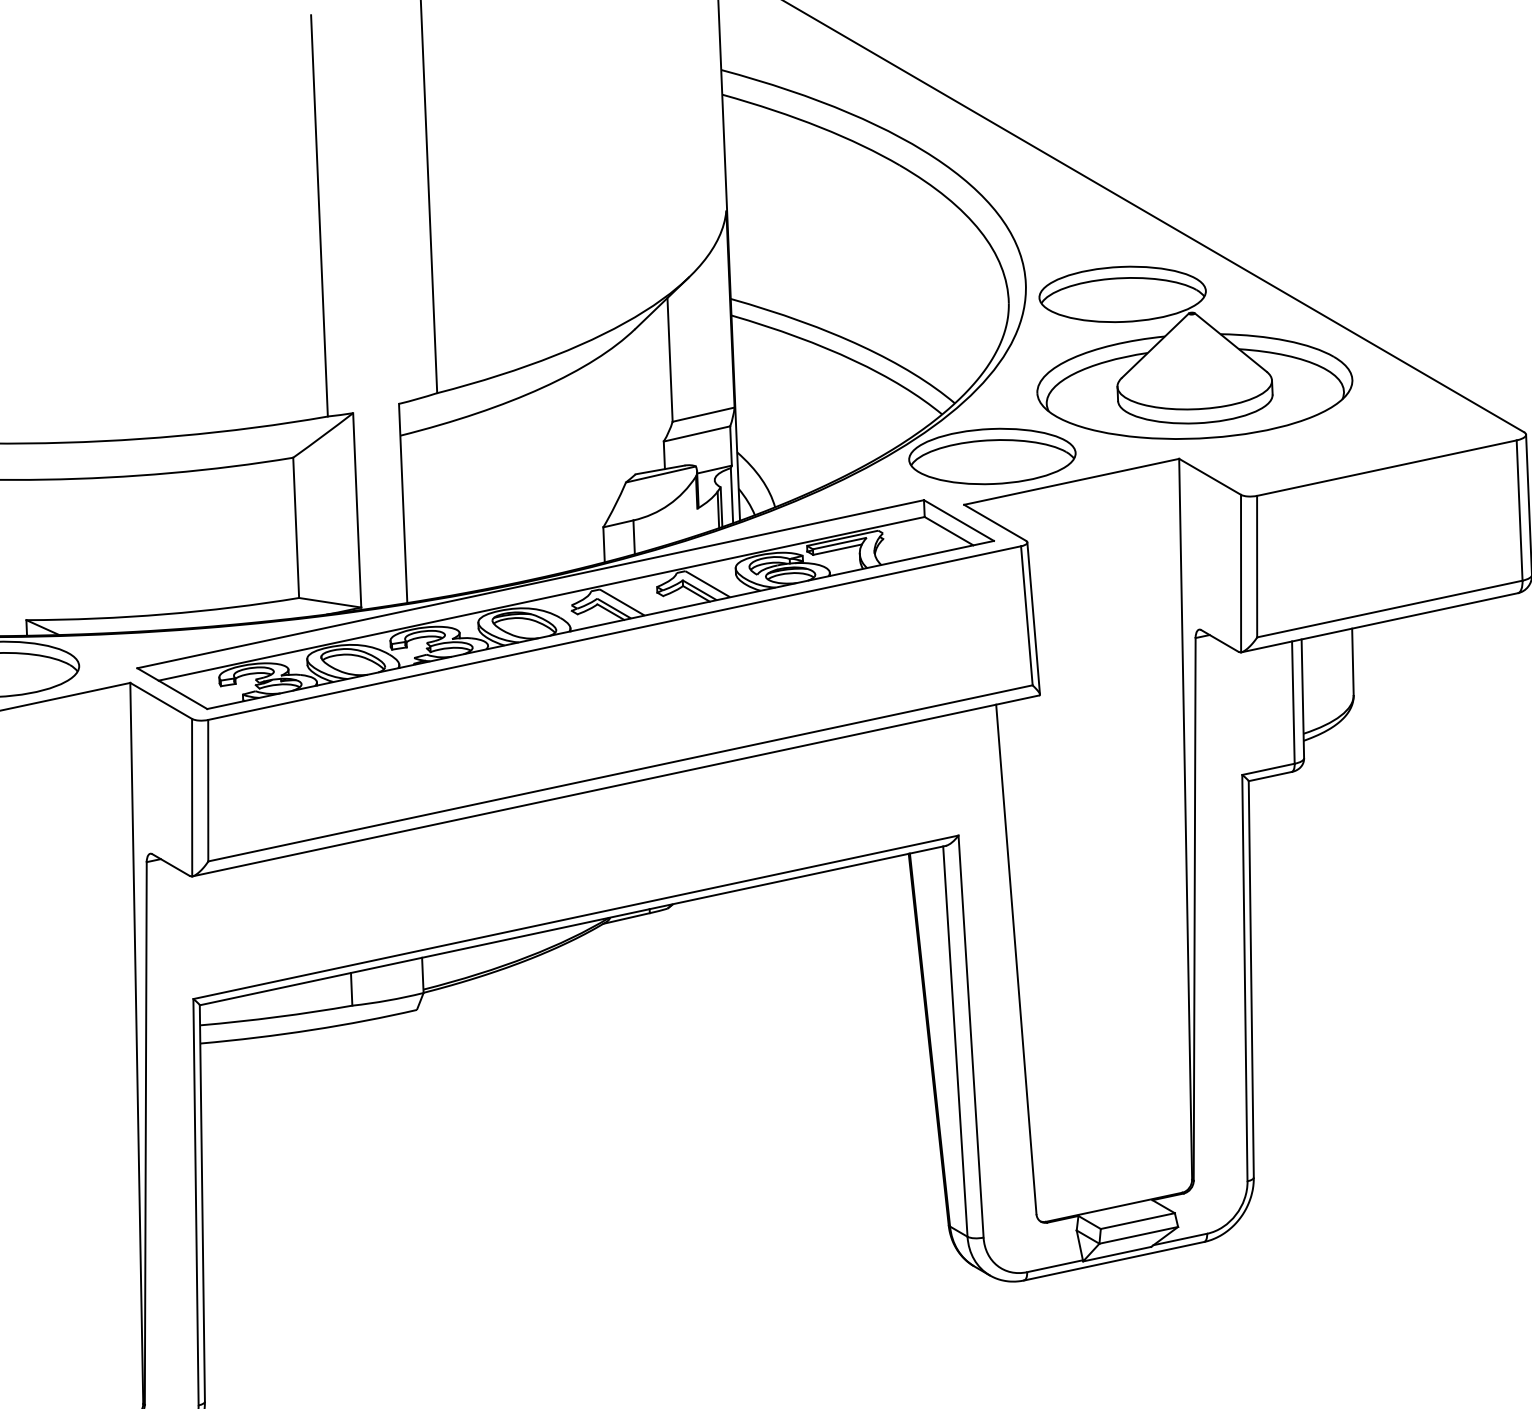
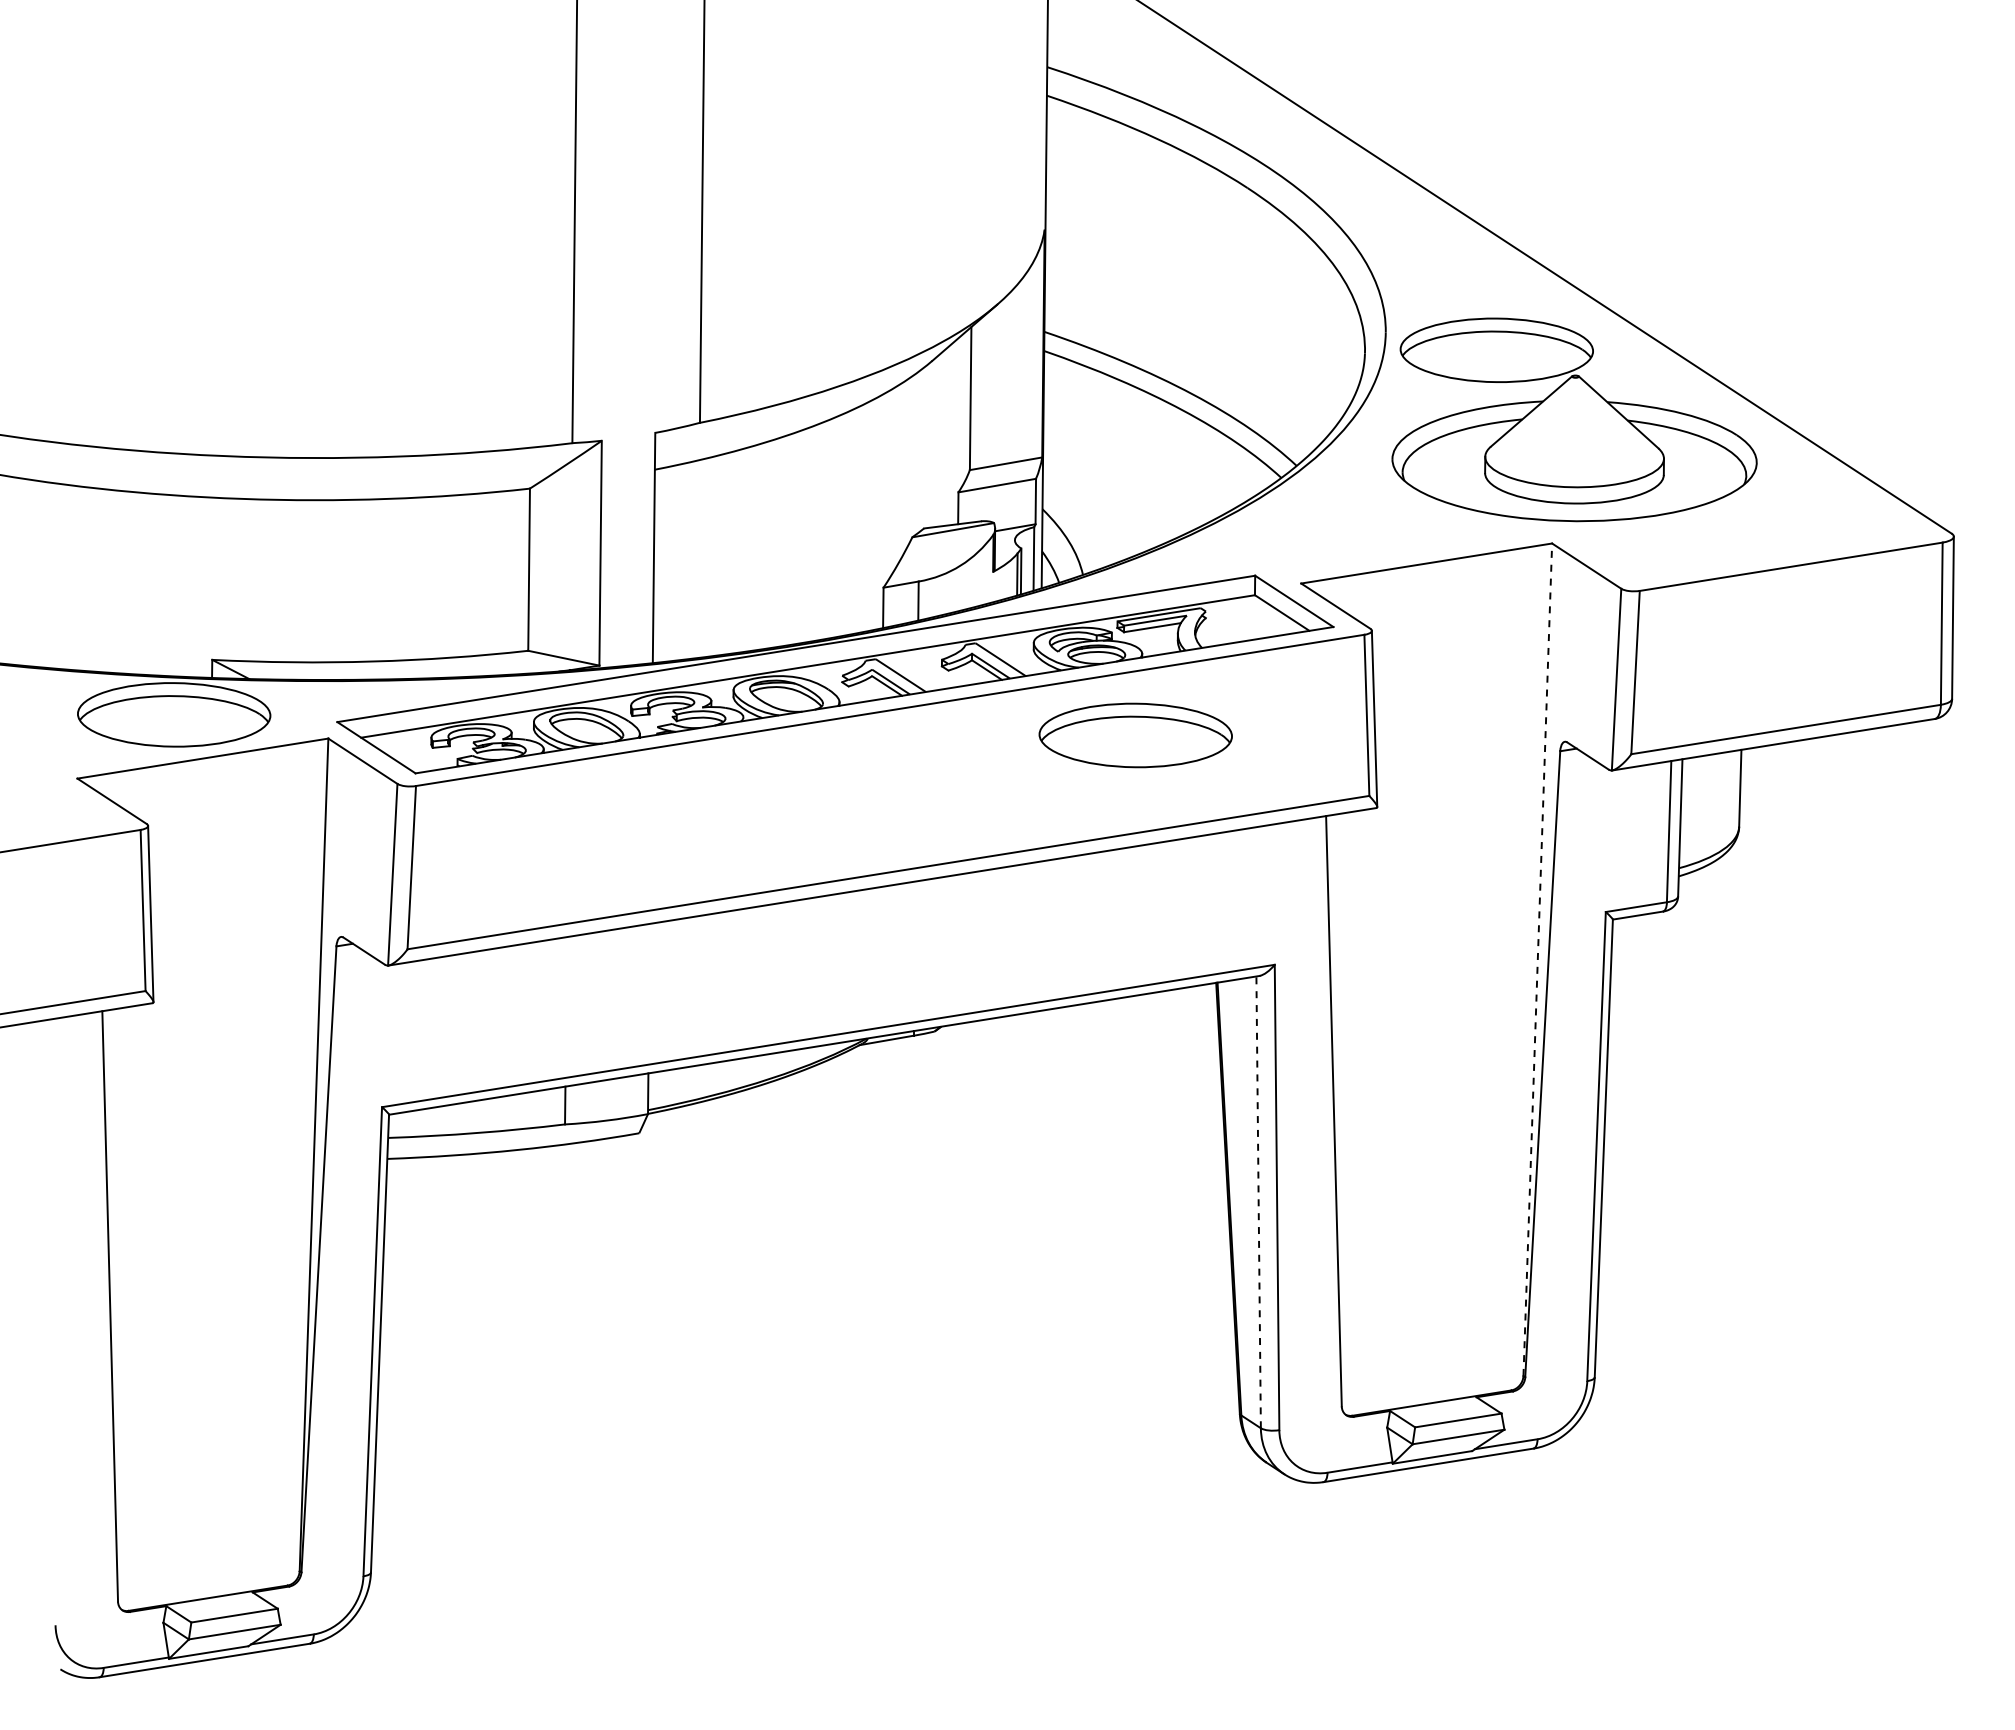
part: (992, 456) -> (1135, 735), moved
line: (1185, 819) -> (1537, 959), solid -> dashed
line: (955, 1041) -> (1258, 1202), solid -> dashed

